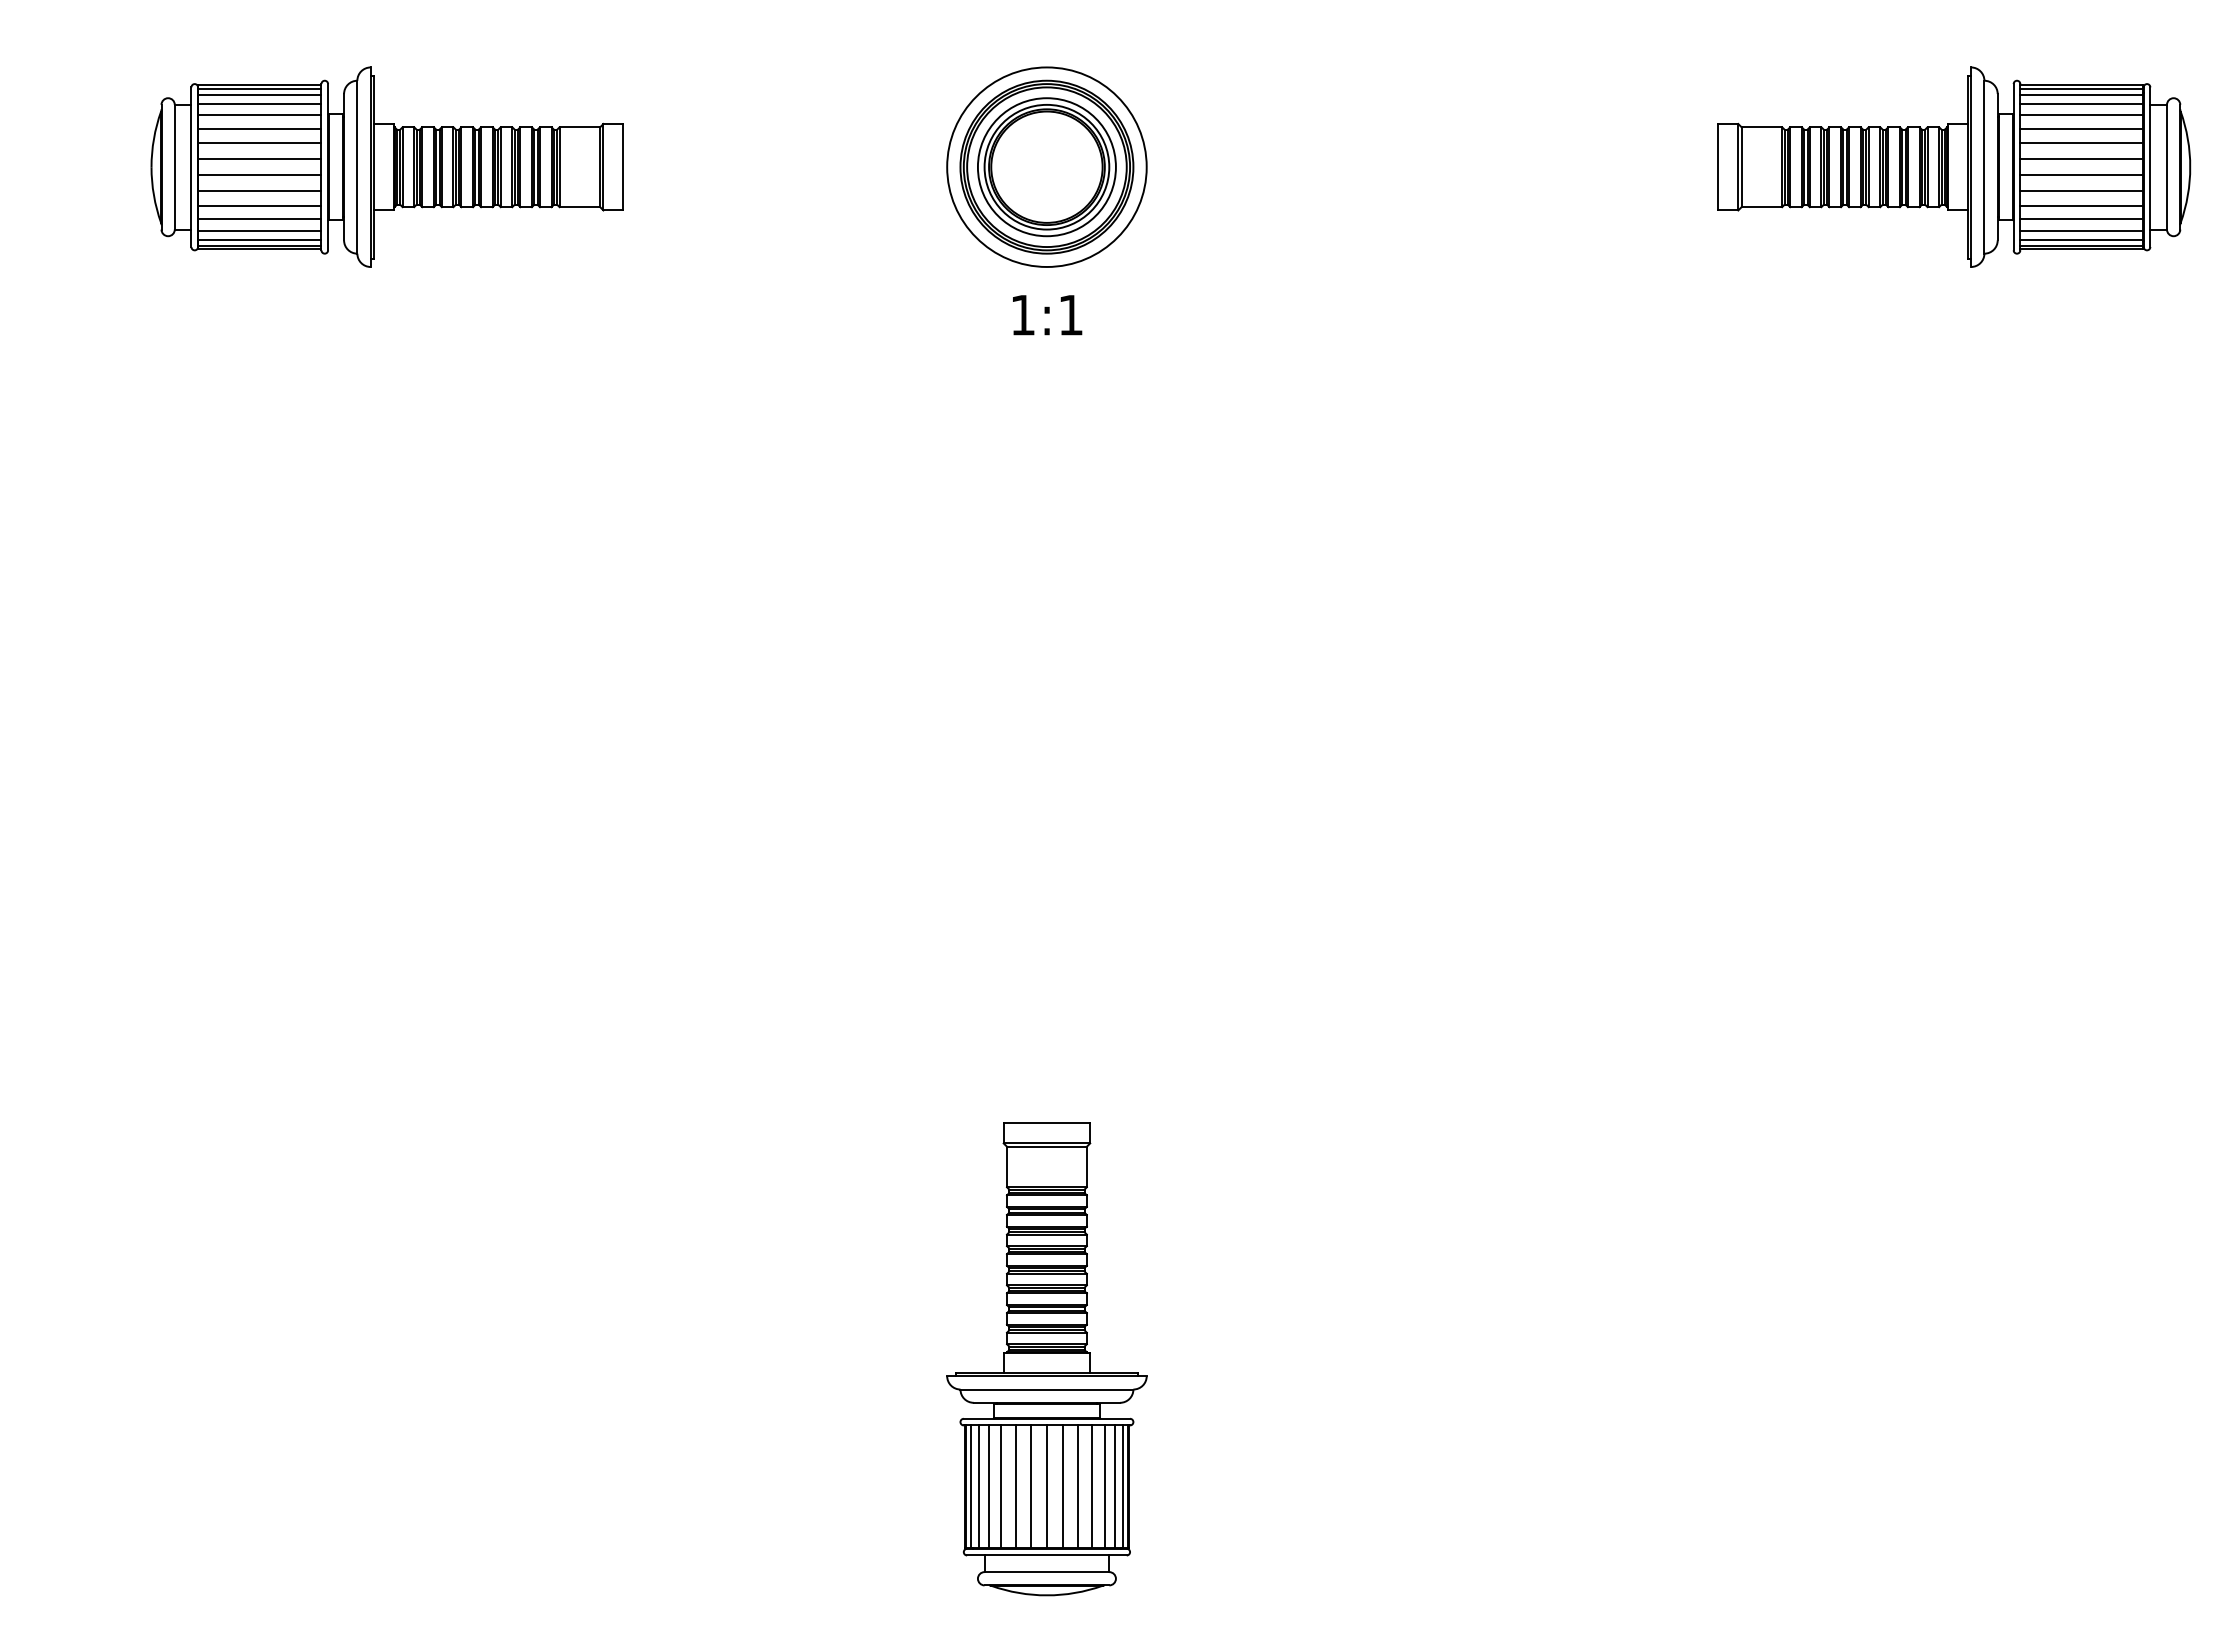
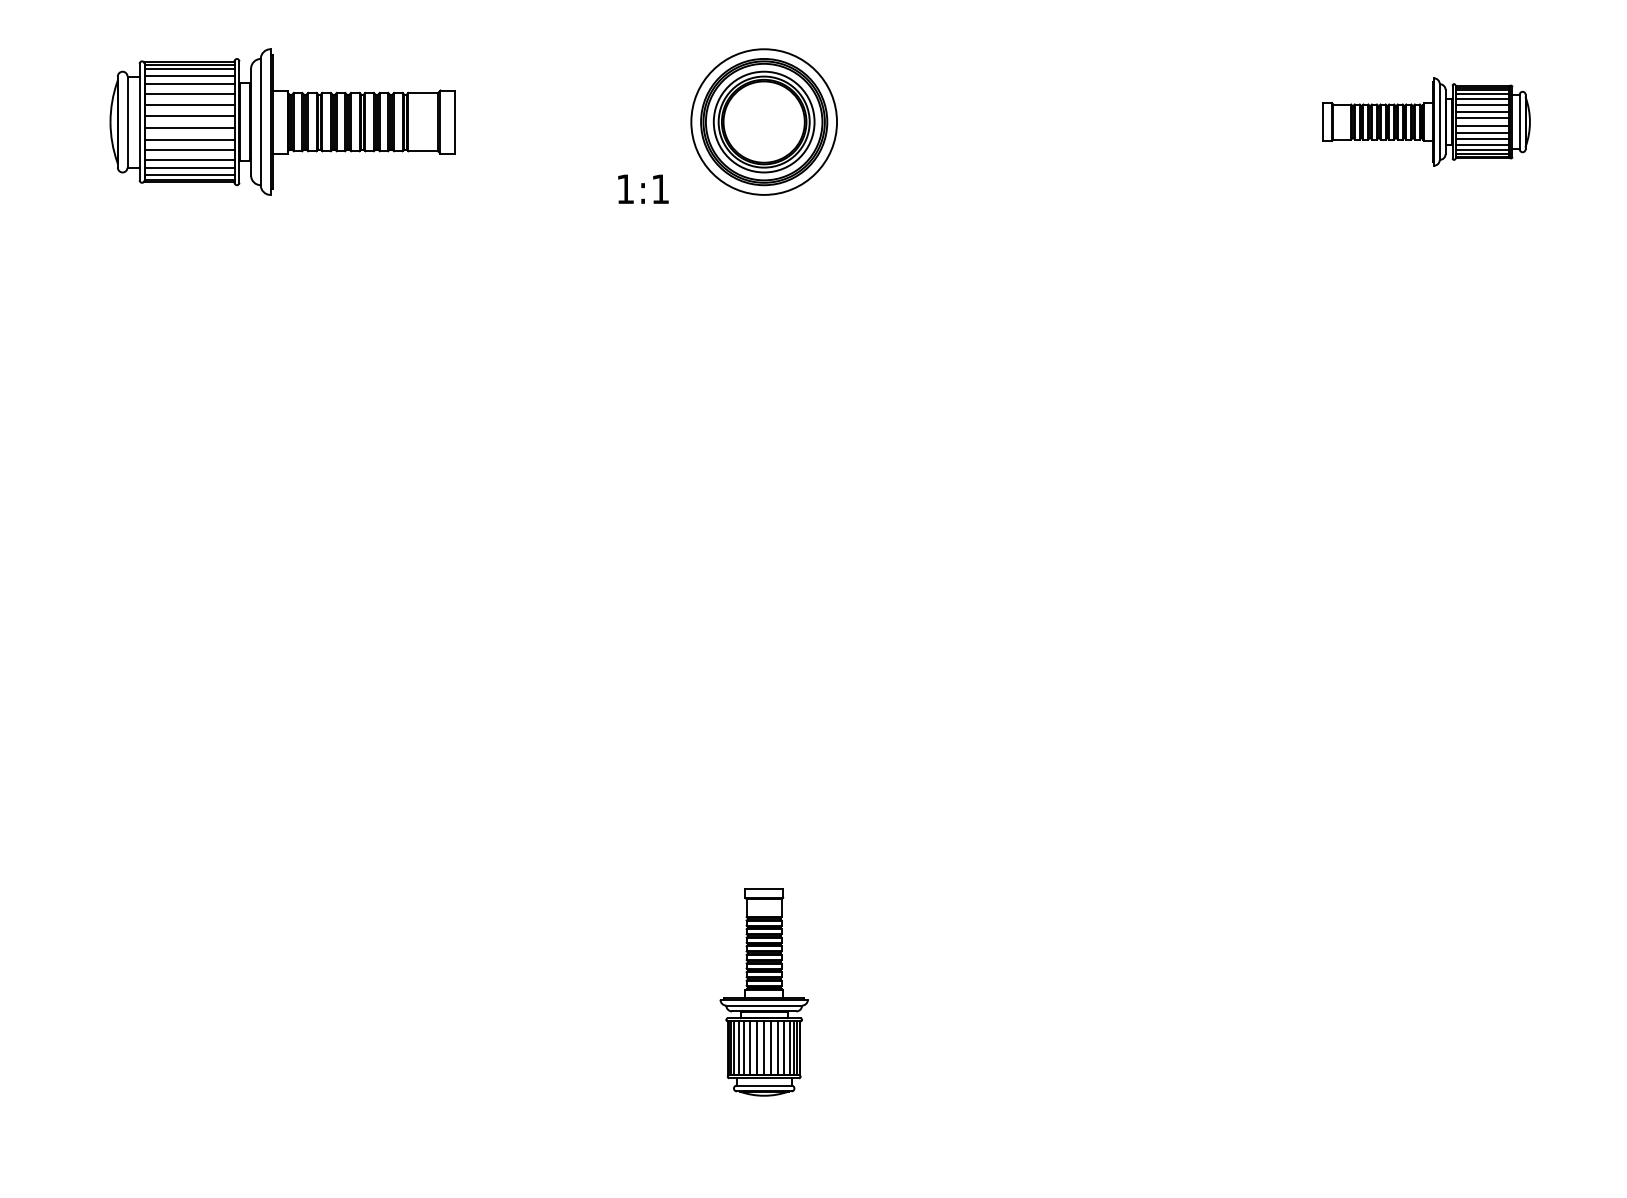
part: (1954, 166) -> (1426, 121), size x0.6
text: (1047, 315) -> (643, 189), moved
part: (1046, 1359) -> (763, 992), size x0.6

